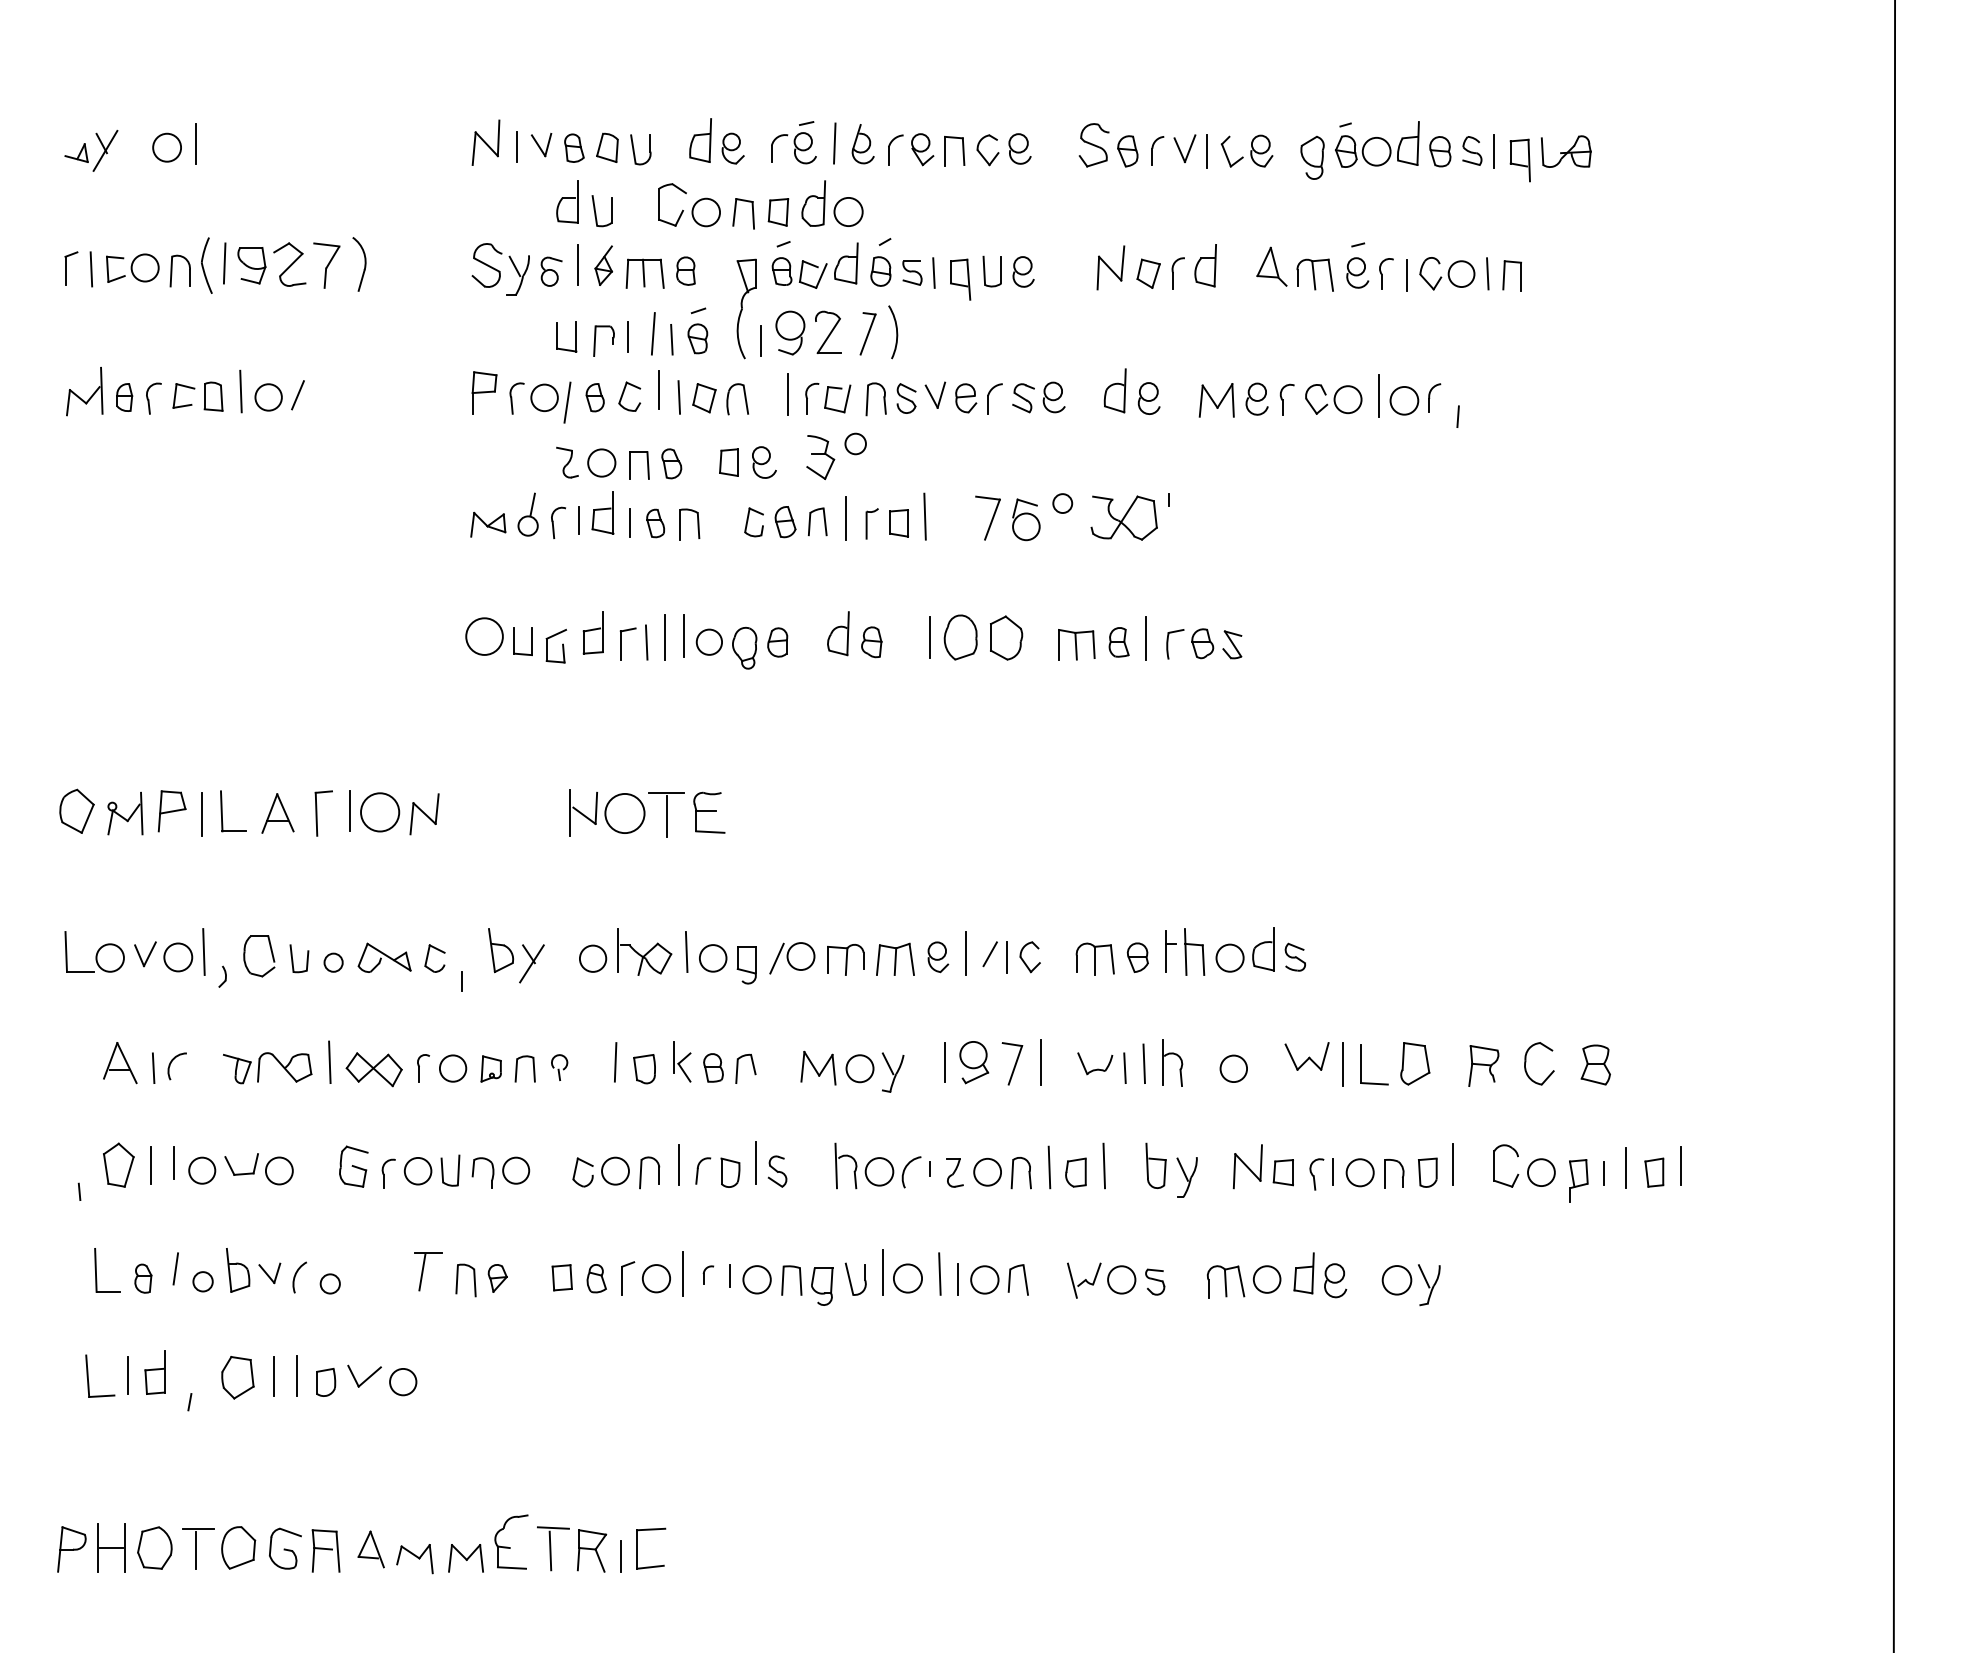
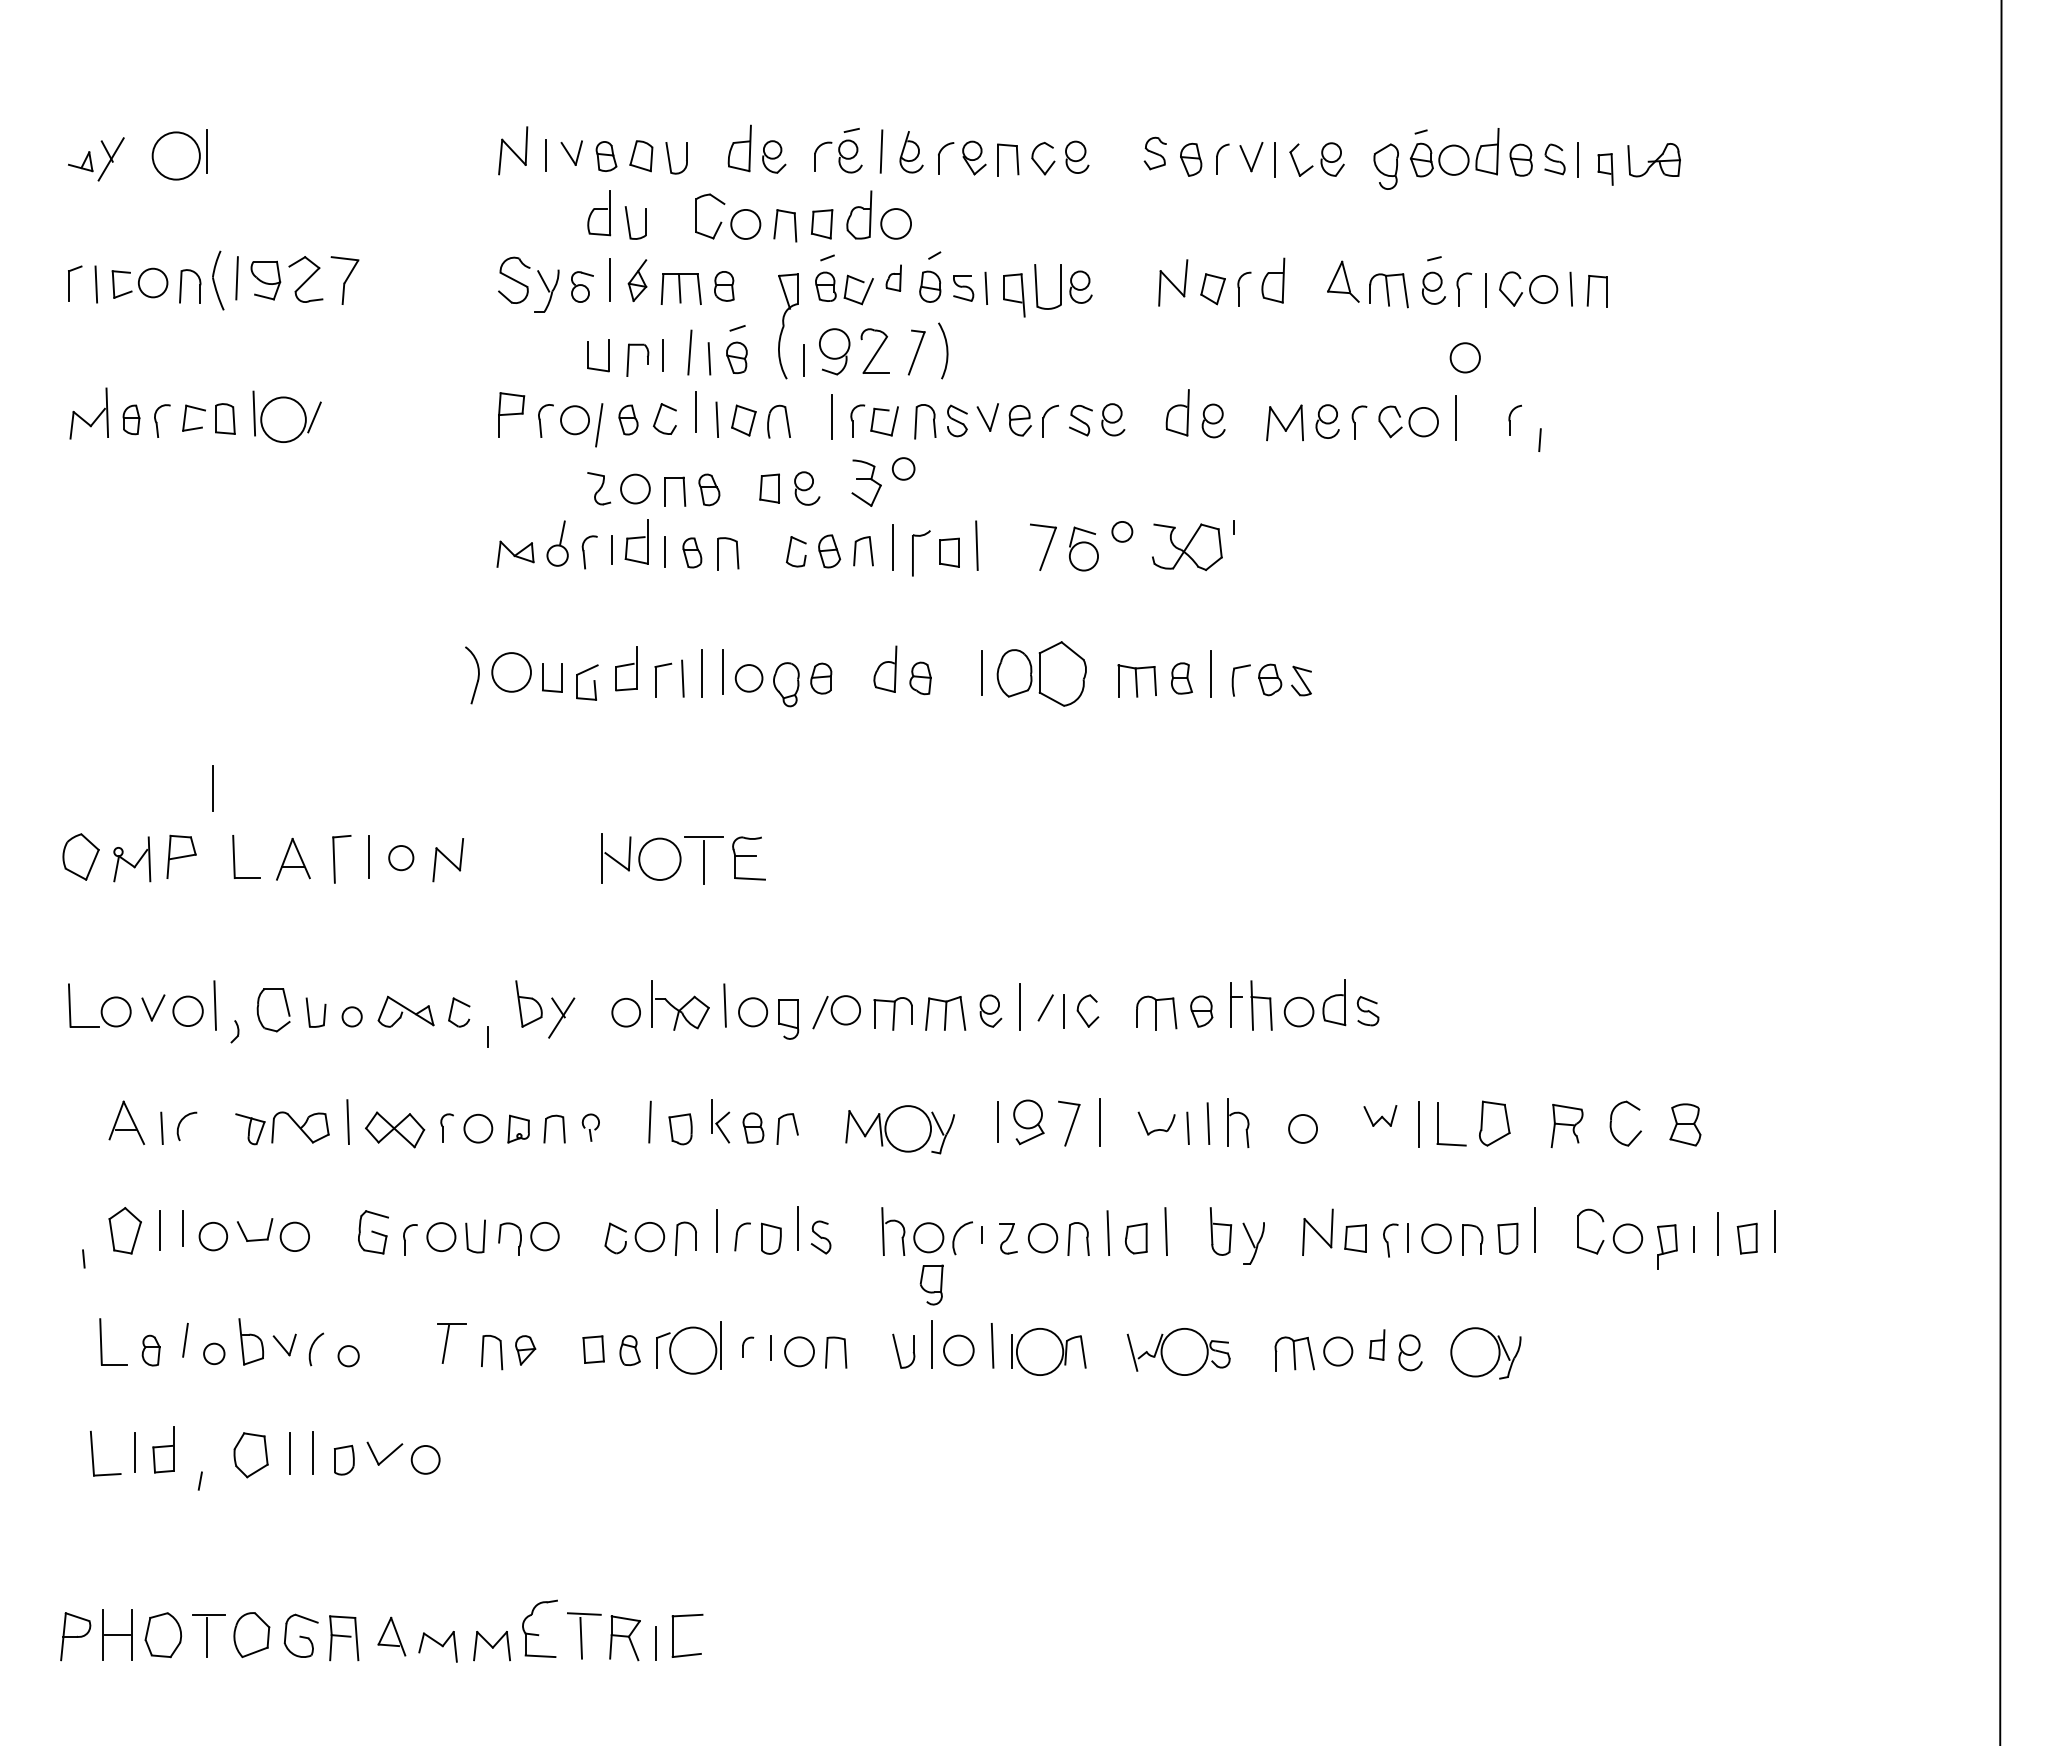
part: (1093, 145) -> (1154, 153), size x0.7
circle: (167, 147) -> (176, 155), size x1.6
part: (1519, 160) -> (1604, 169), size x0.7
part: (846, 263) -> (893, 278), size x0.6
part: (359, 264) -> (472, 675), moved
part: (991, 271) -> (1047, 286), size x1.4
circle: (268, 397) -> (283, 419), size x1.6
circle: (1404, 400) -> (1465, 357), moved
part: (871, 523) -> (920, 552), size x1.4
part: (1006, 637) -> (1062, 673), size x1.4
circle: (380, 812) -> (401, 858), size x0.6
line: (201, 814) -> (212, 788), moved
part: (1306, 1056) -> (1379, 1115), size x0.7
circle: (859, 1068) -> (907, 1128), size x1.6
part: (1303, 1273) -> (1376, 1345), size x0.7
circle: (656, 1278) -> (693, 1350), size x1.6
circle: (984, 1279) -> (1039, 1351), size x1.6
circle: (1121, 1279) -> (1184, 1351), size x1.6
circle: (1396, 1280) -> (1474, 1352), size x1.6
part: (822, 1286) -> (931, 1284), moved

